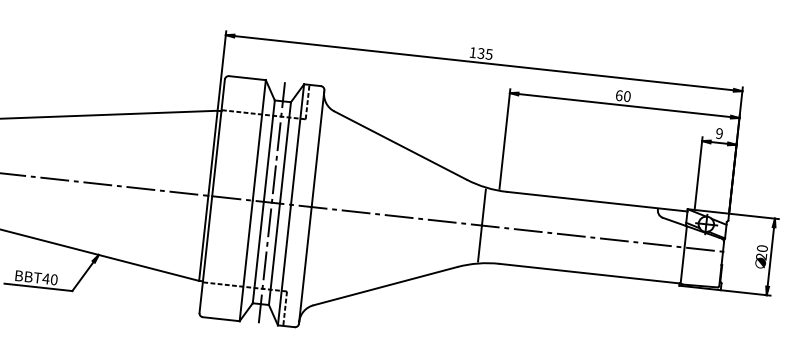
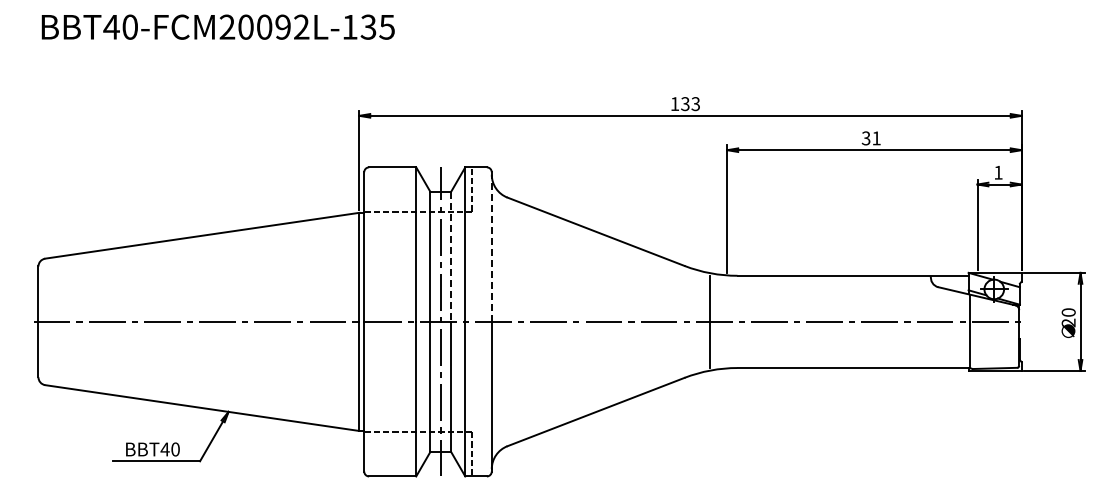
text: (489, 53) -> (695, 103), 135 -> 133
text: (622, 96) -> (870, 138), 60 -> 31
text: (719, 133) -> (998, 172), 9 -> 1
line: (317, 149) -> (491, 248), solid -> dashed
line: (285, 153) -> (451, 257), solid -> dashed

